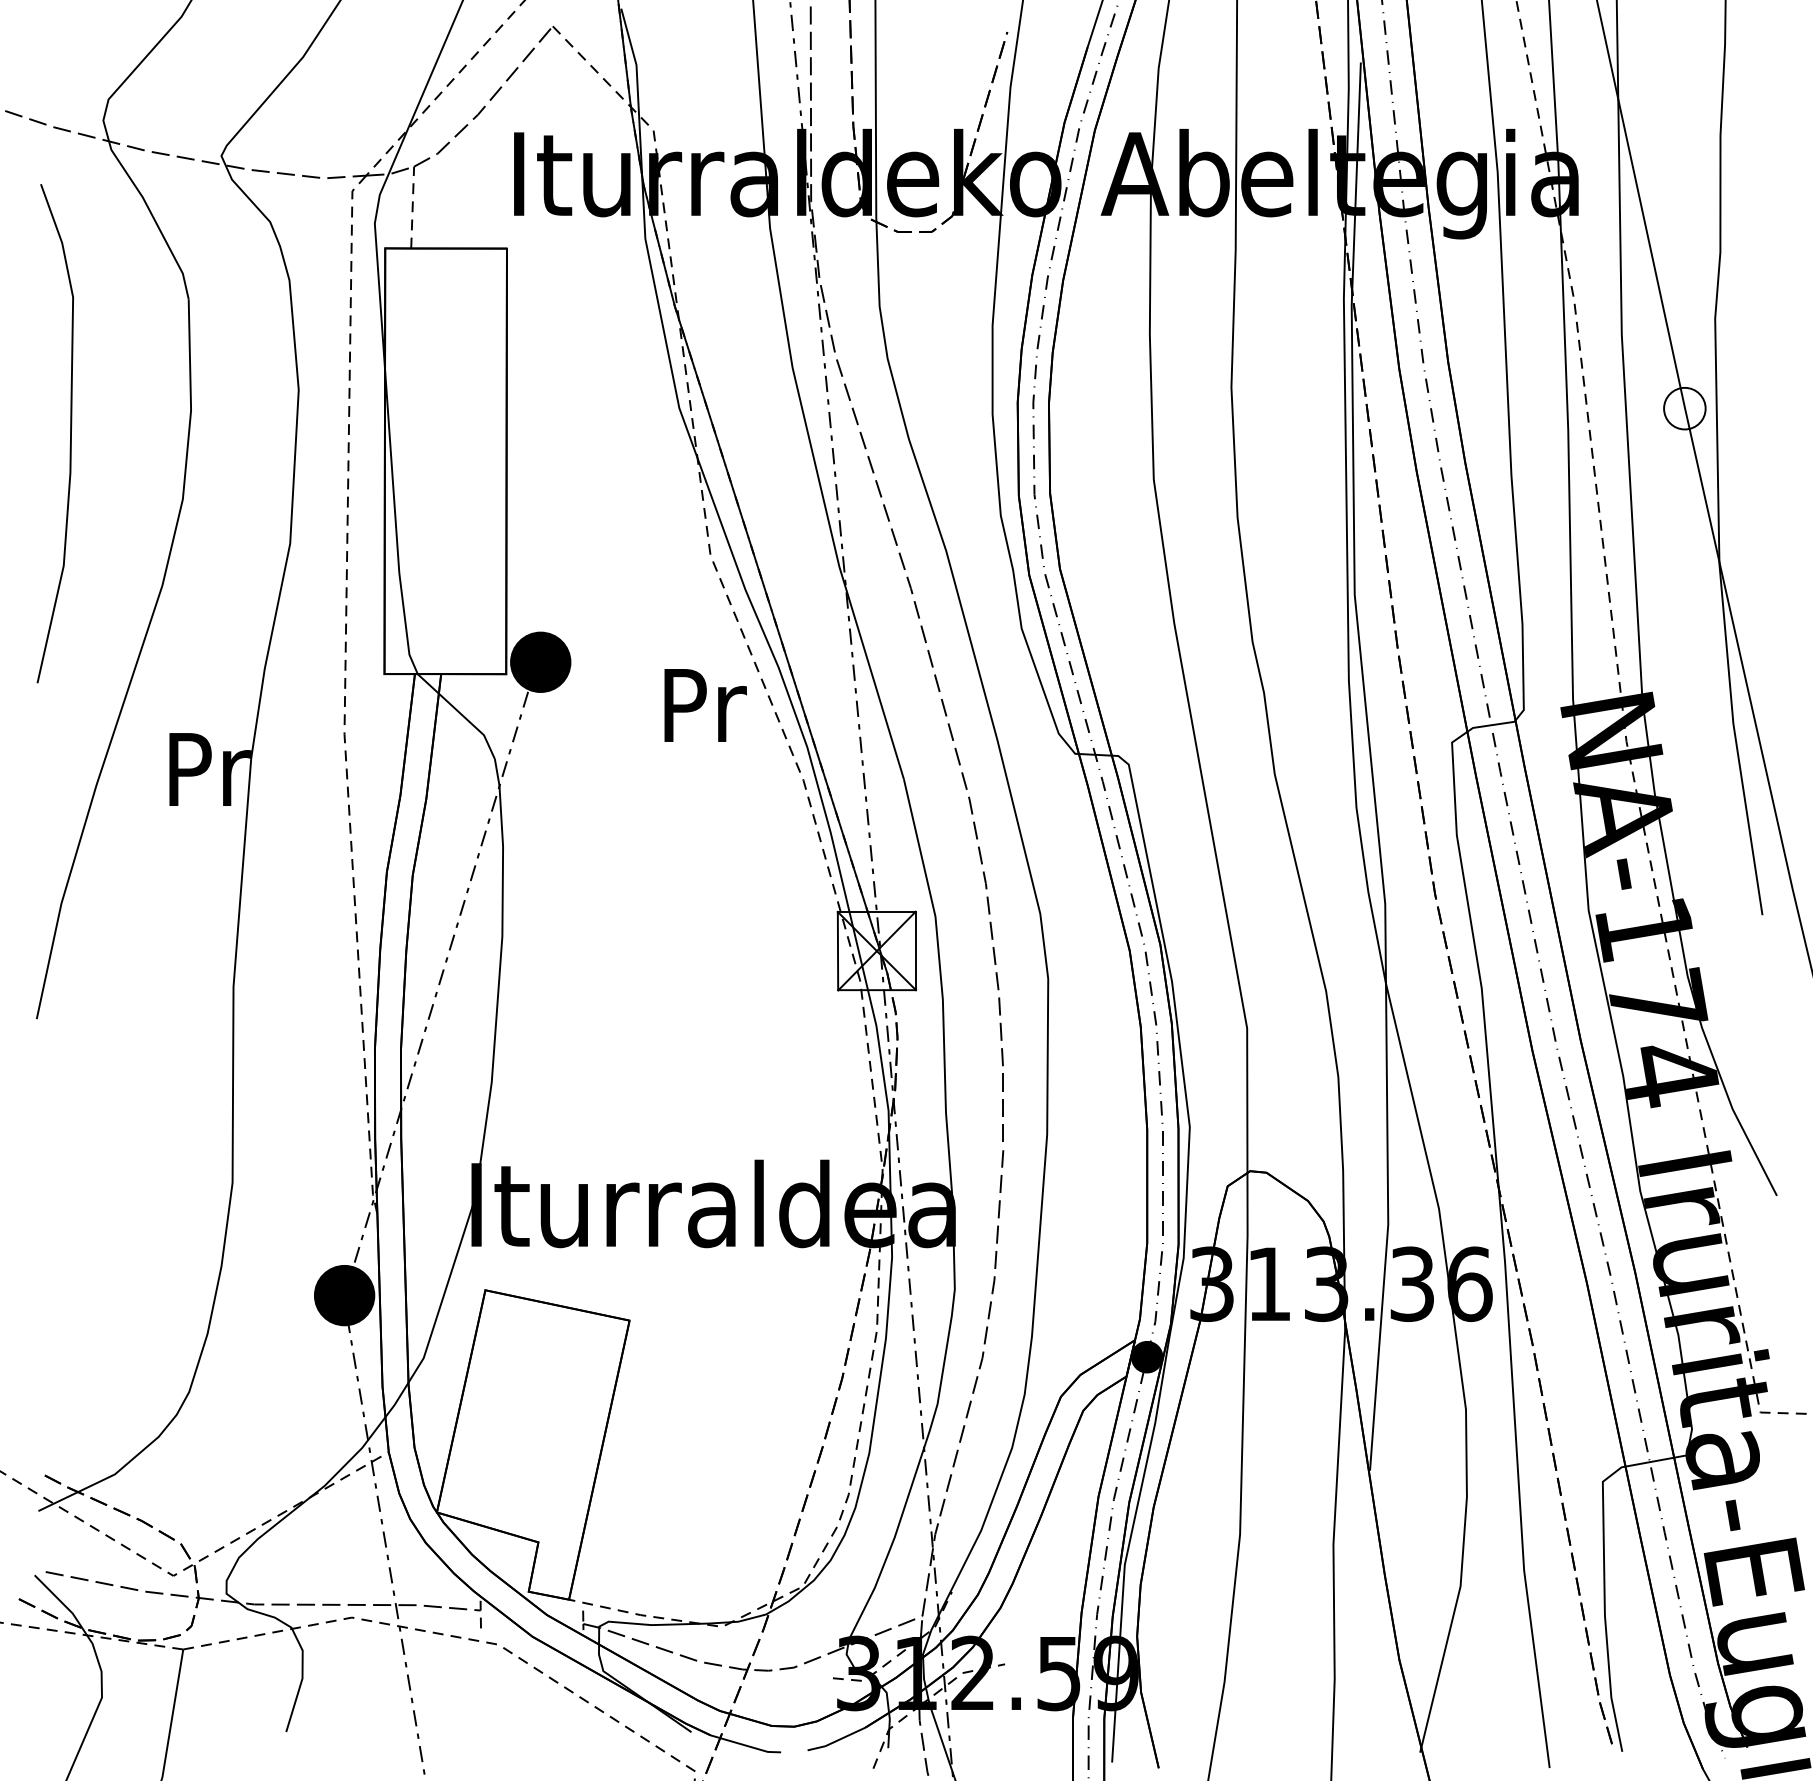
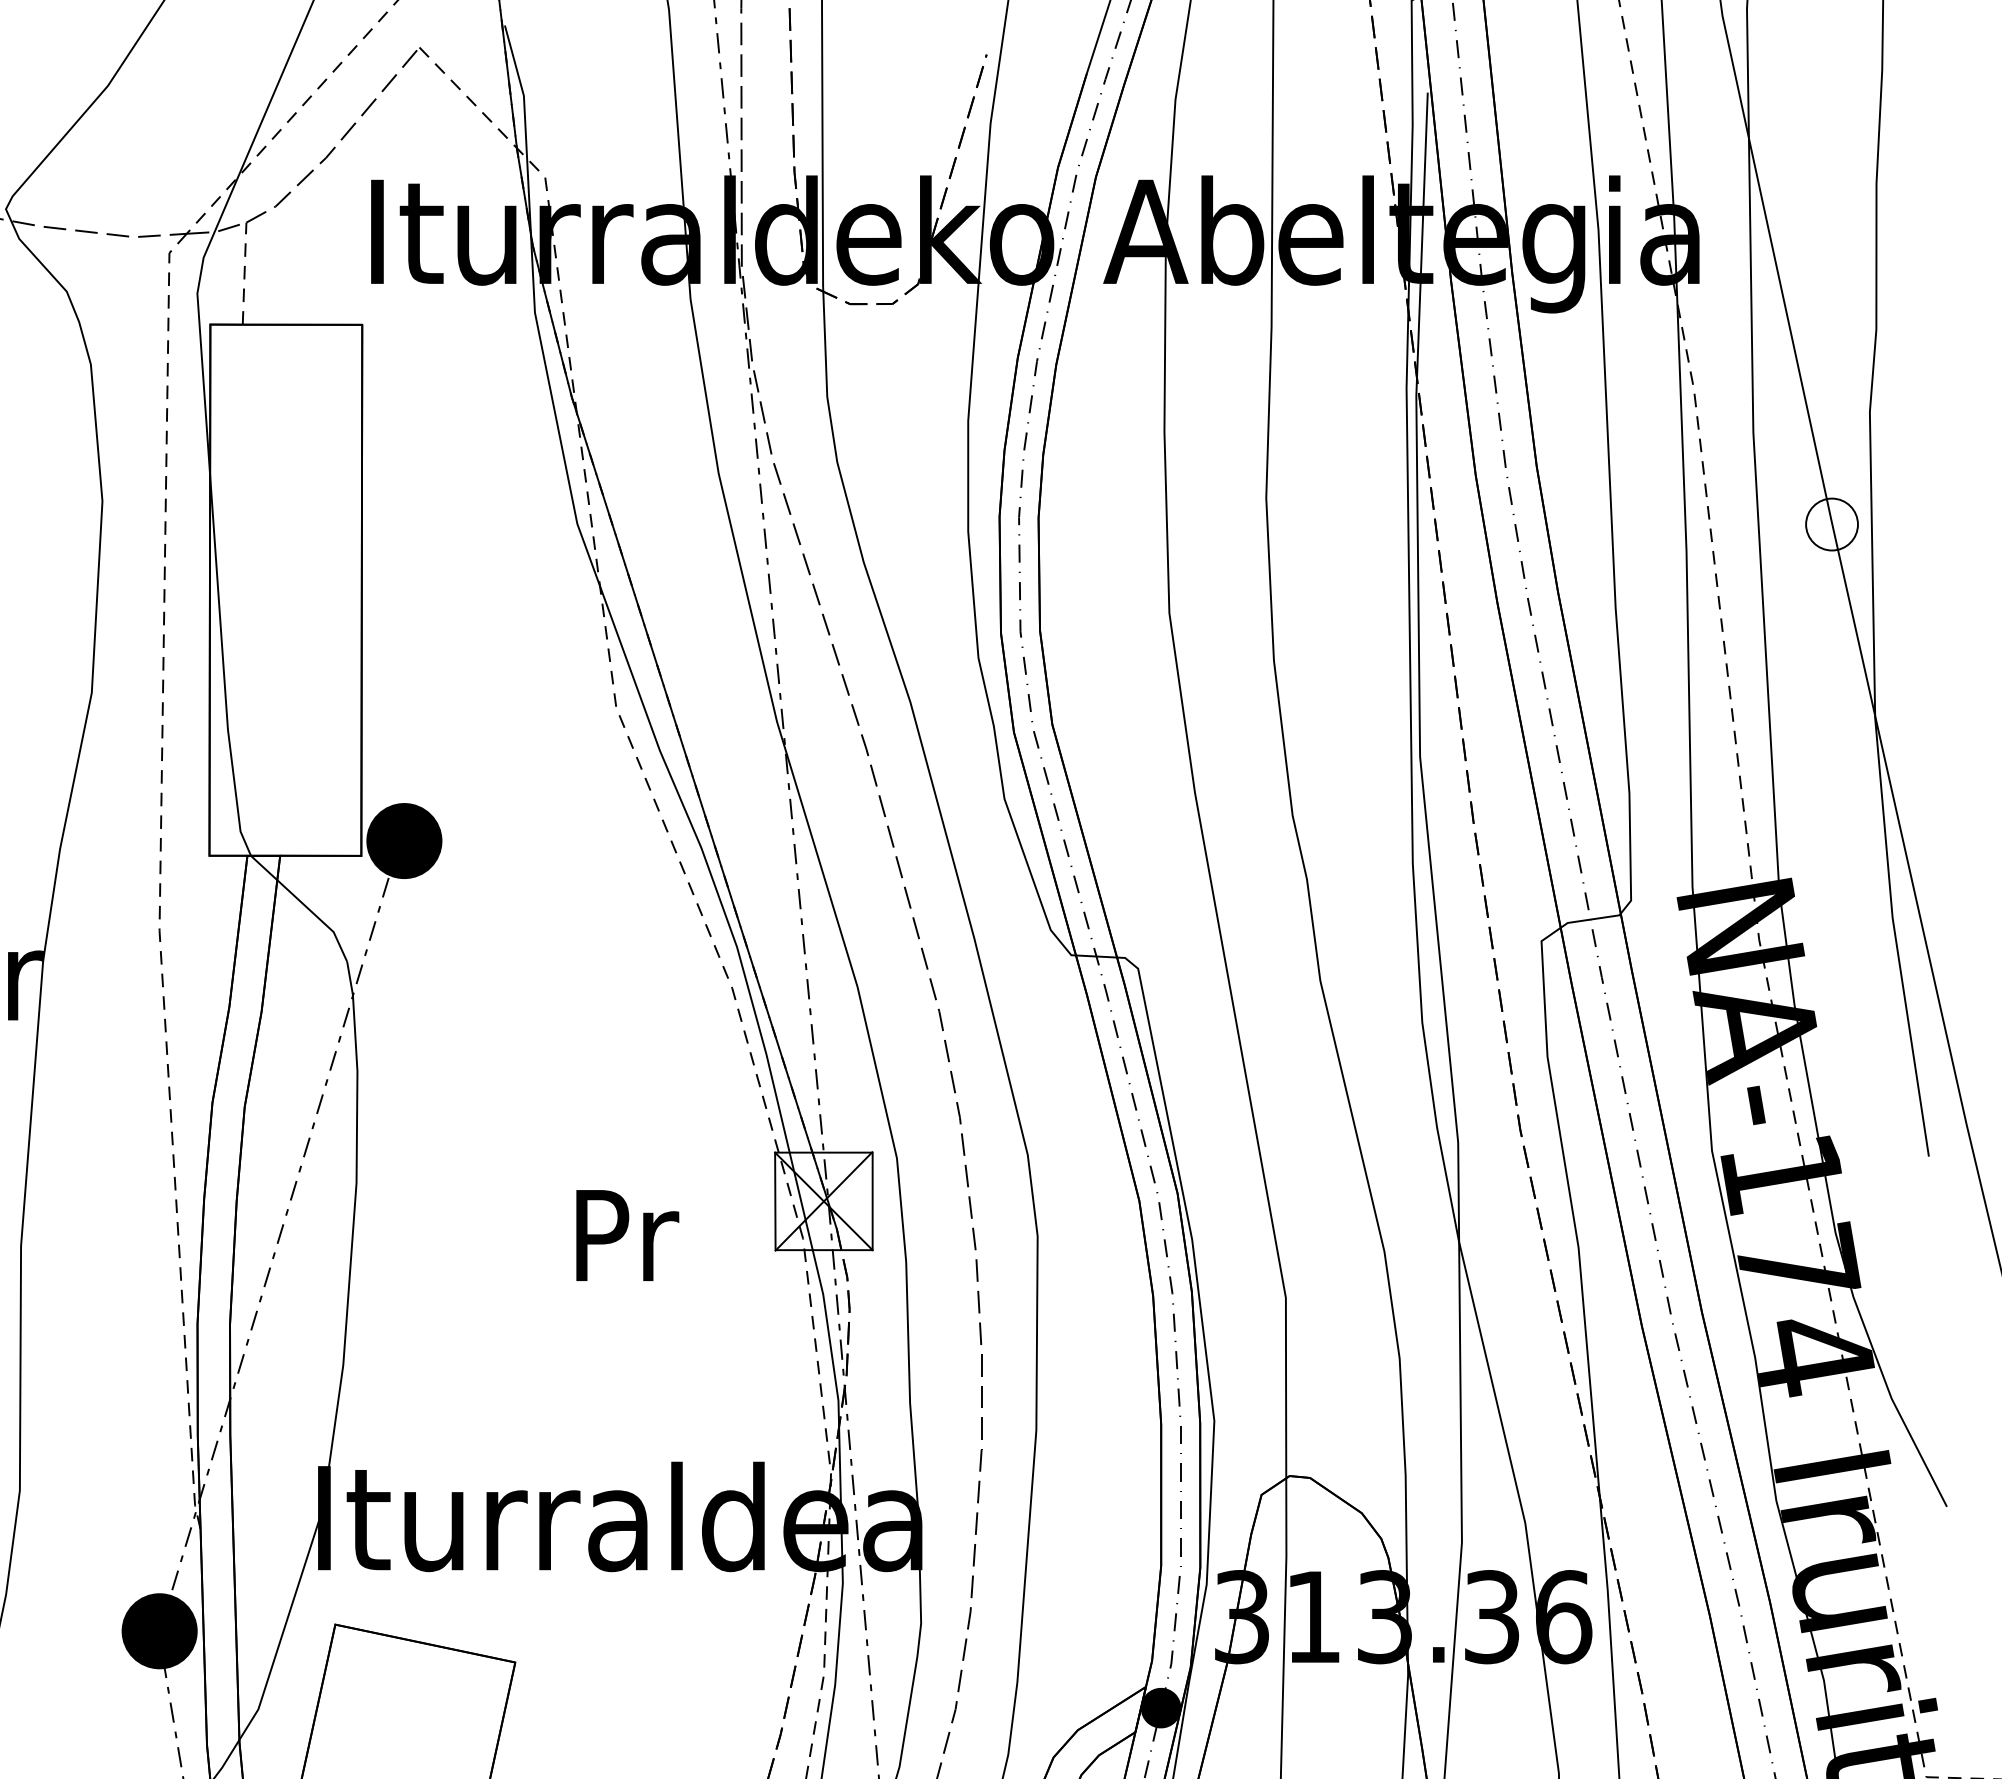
text: (705, 705) -> (627, 1235), moved

